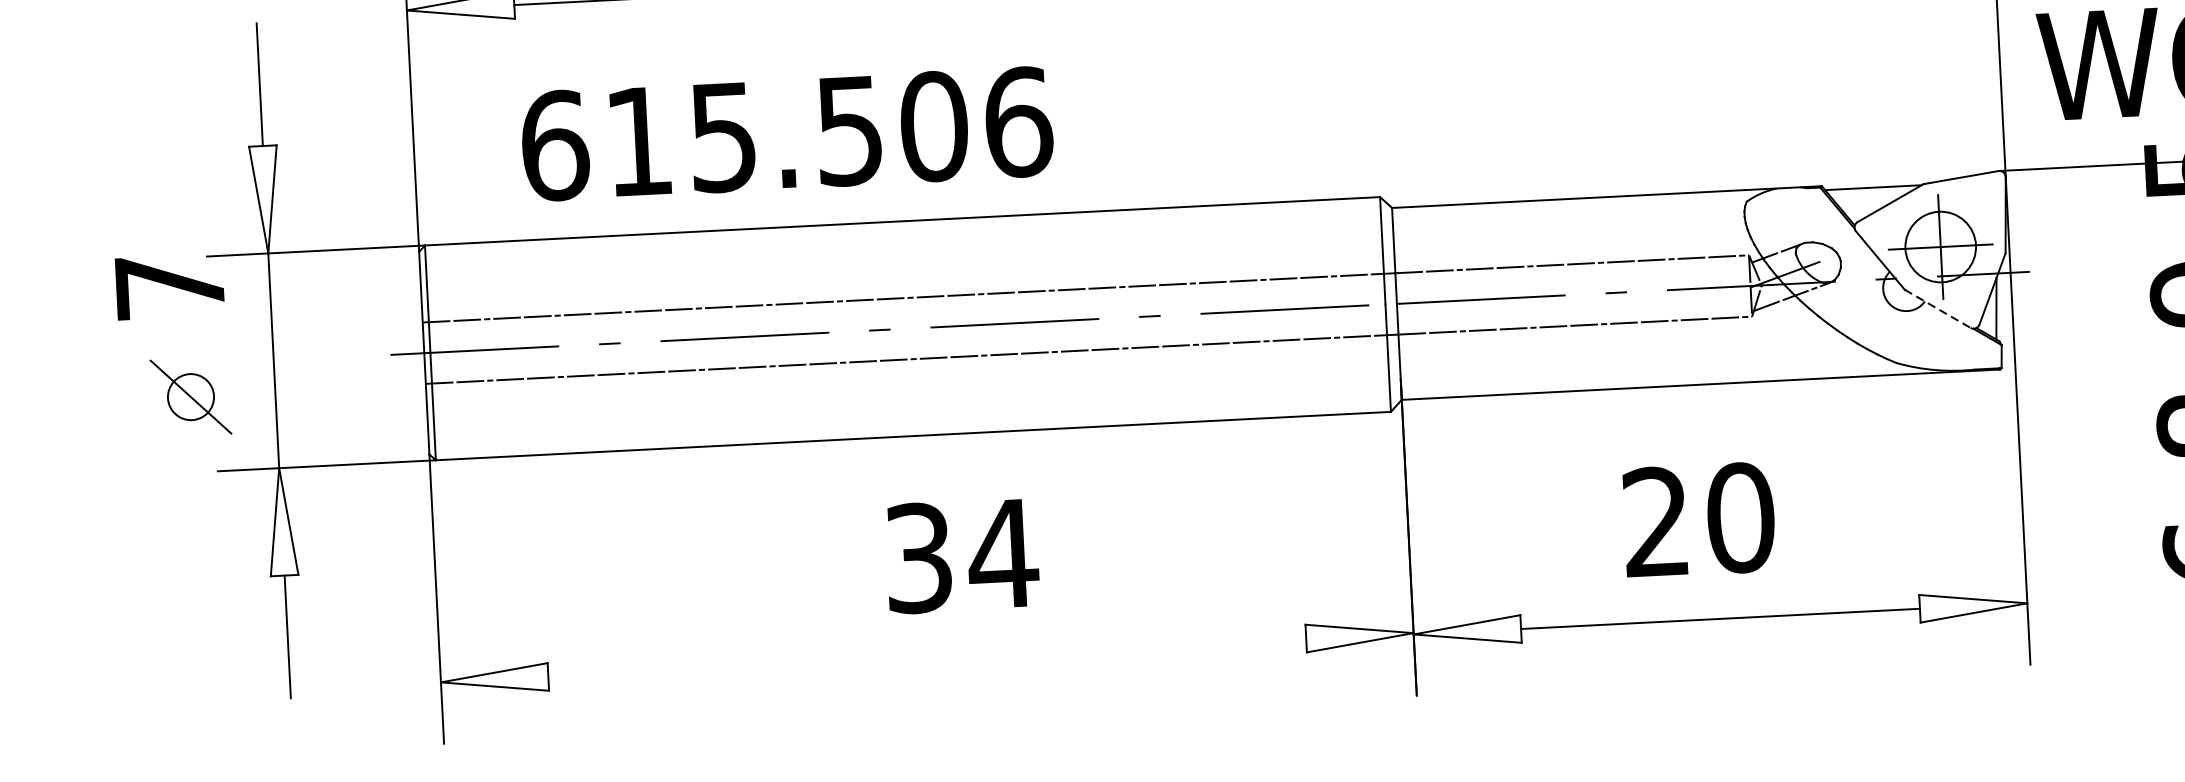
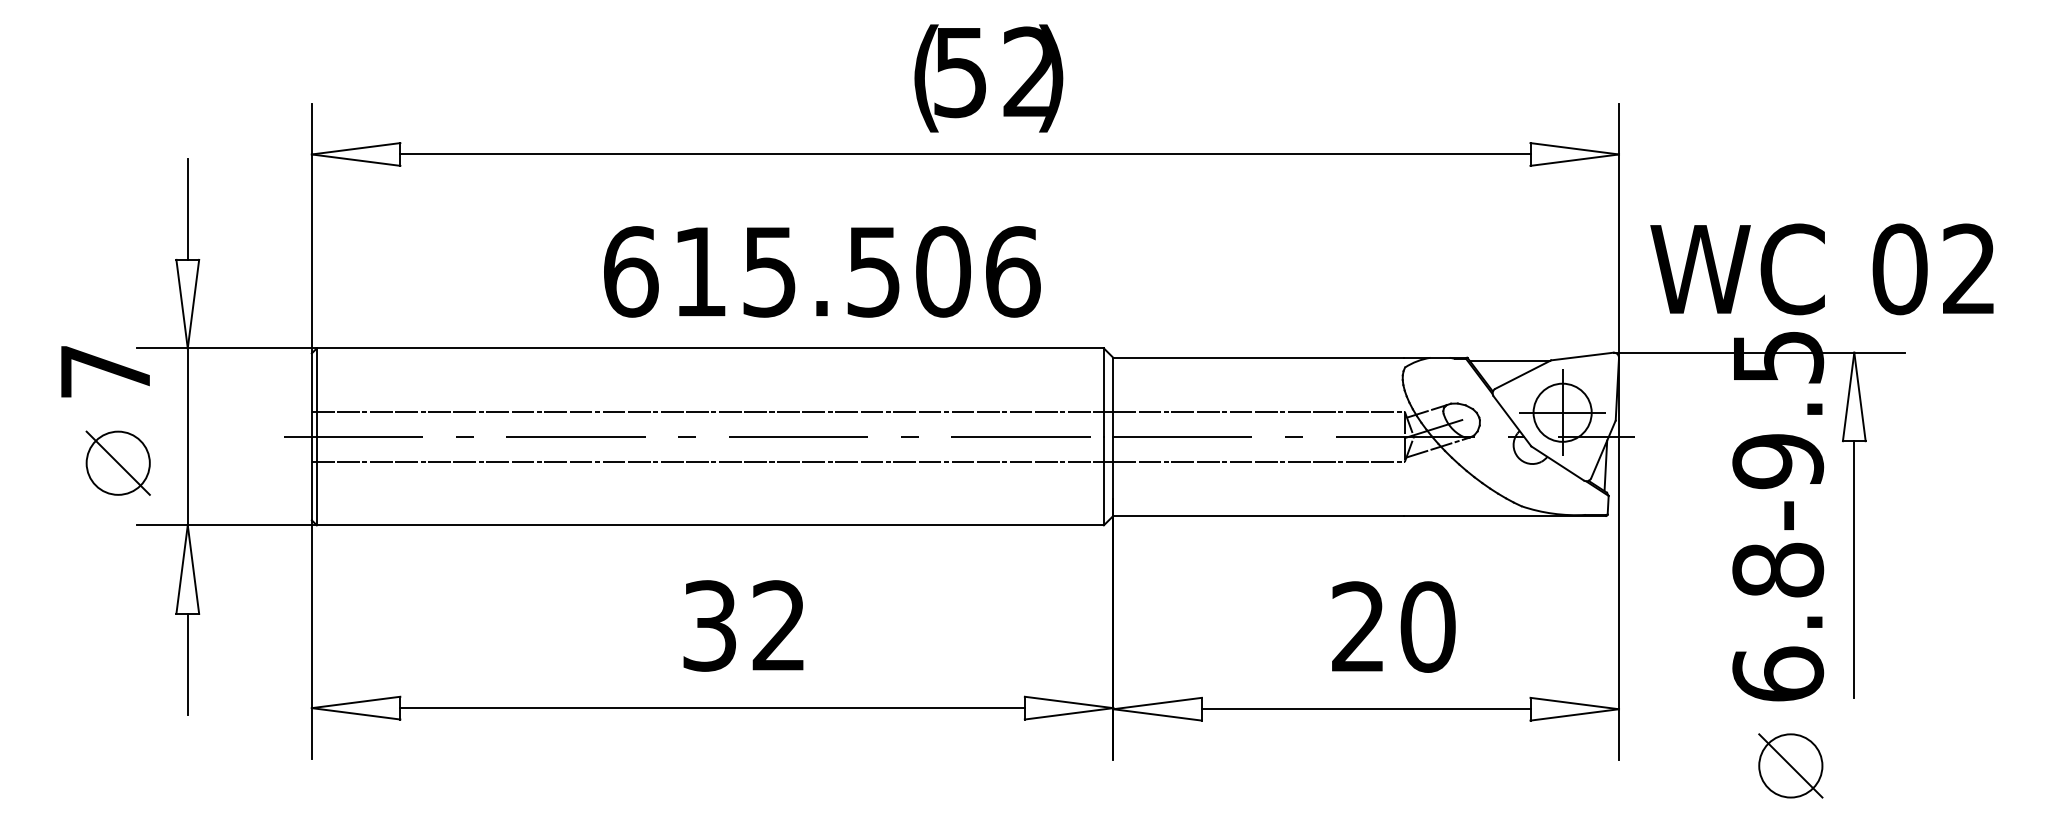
text: (787, 133) -> (822, 271), moved
line: (1937, 308) -> (1557, 463), dashed -> solid
circle: (190, 396) -> (117, 462), size x1.67
text: (1698, 519) -> (1393, 626), moved
text: (1003, 553) -> (779, 625), 34 -> 32
line: (927, 658) -> (712, 708), added

